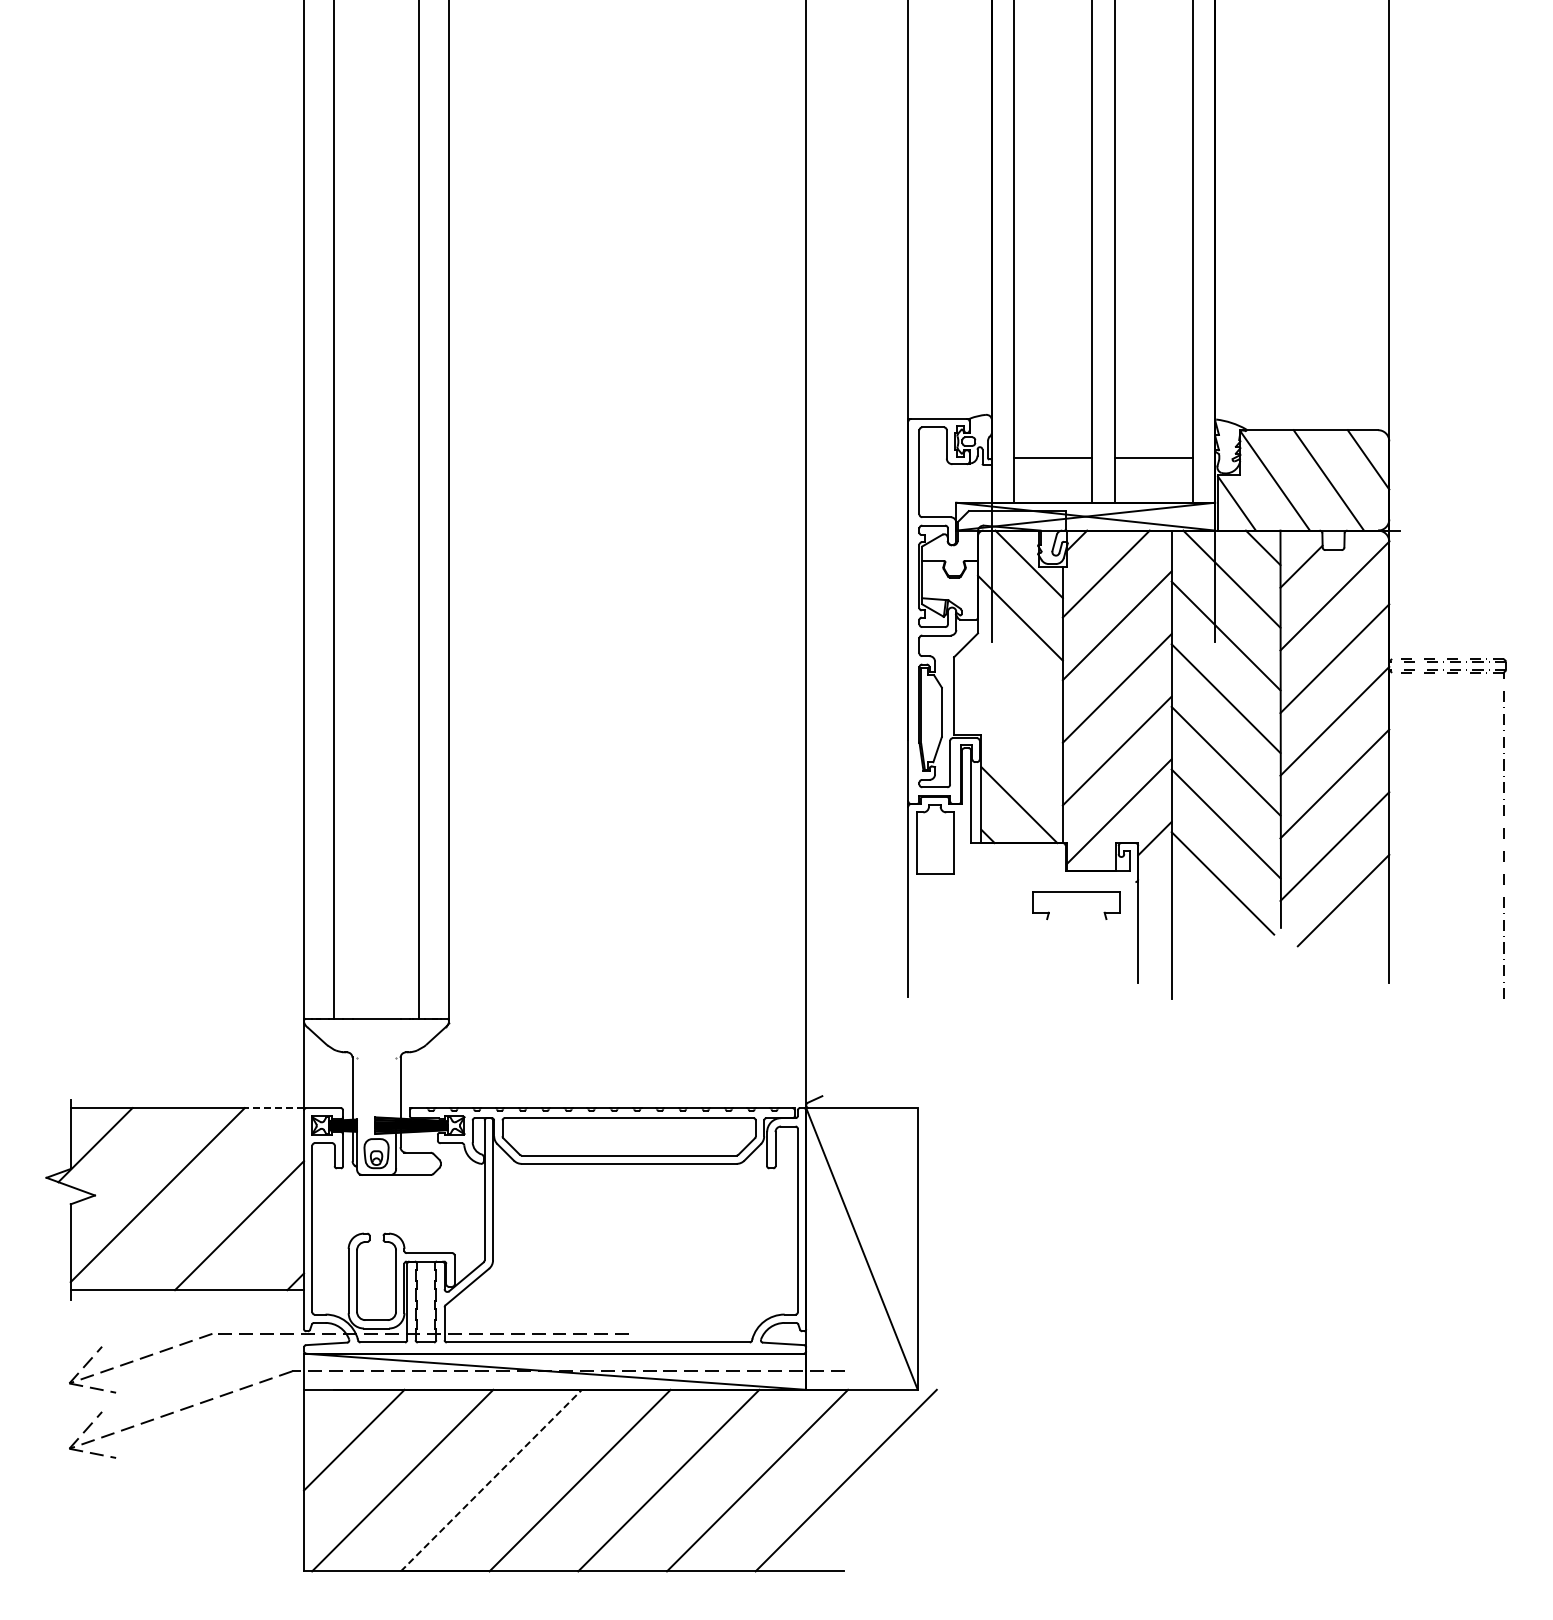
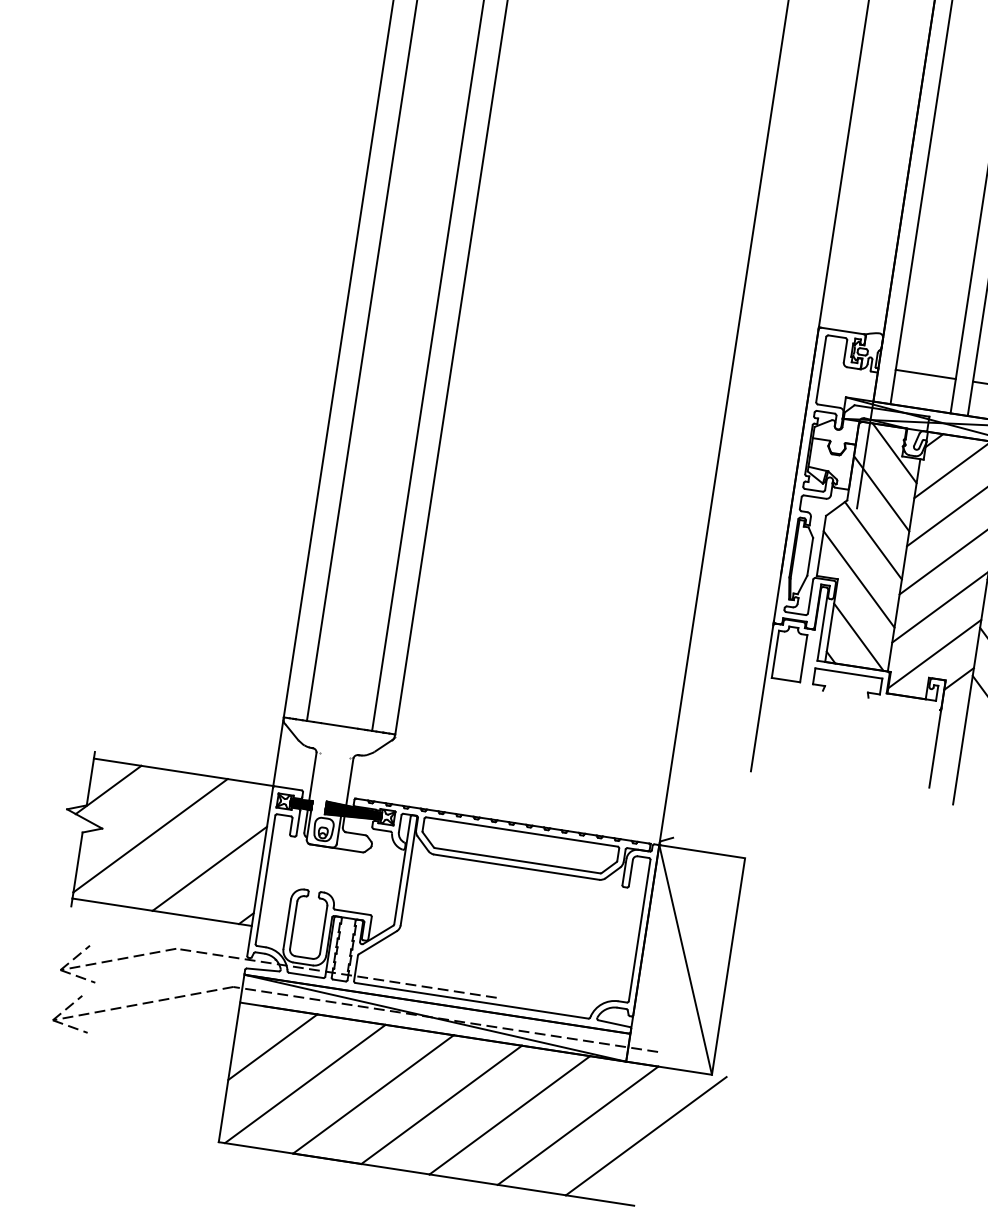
line: (1018, 679) -> (872, 540), added
line: (1008, 731) -> (859, 579), added
part: (1076, 892) -> (848, 673), moved
line: (274, 1108) -> (250, 782), dashed -> solid
line: (491, 1480) -> (373, 1094), dashed -> solid

